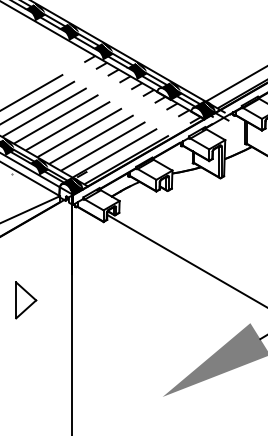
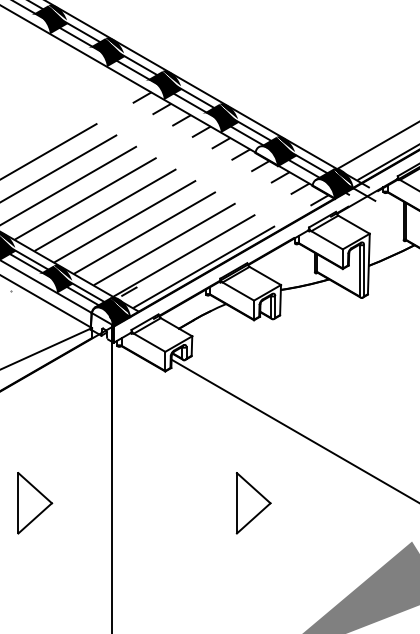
part: (156, 300) -> (254, 503), added

